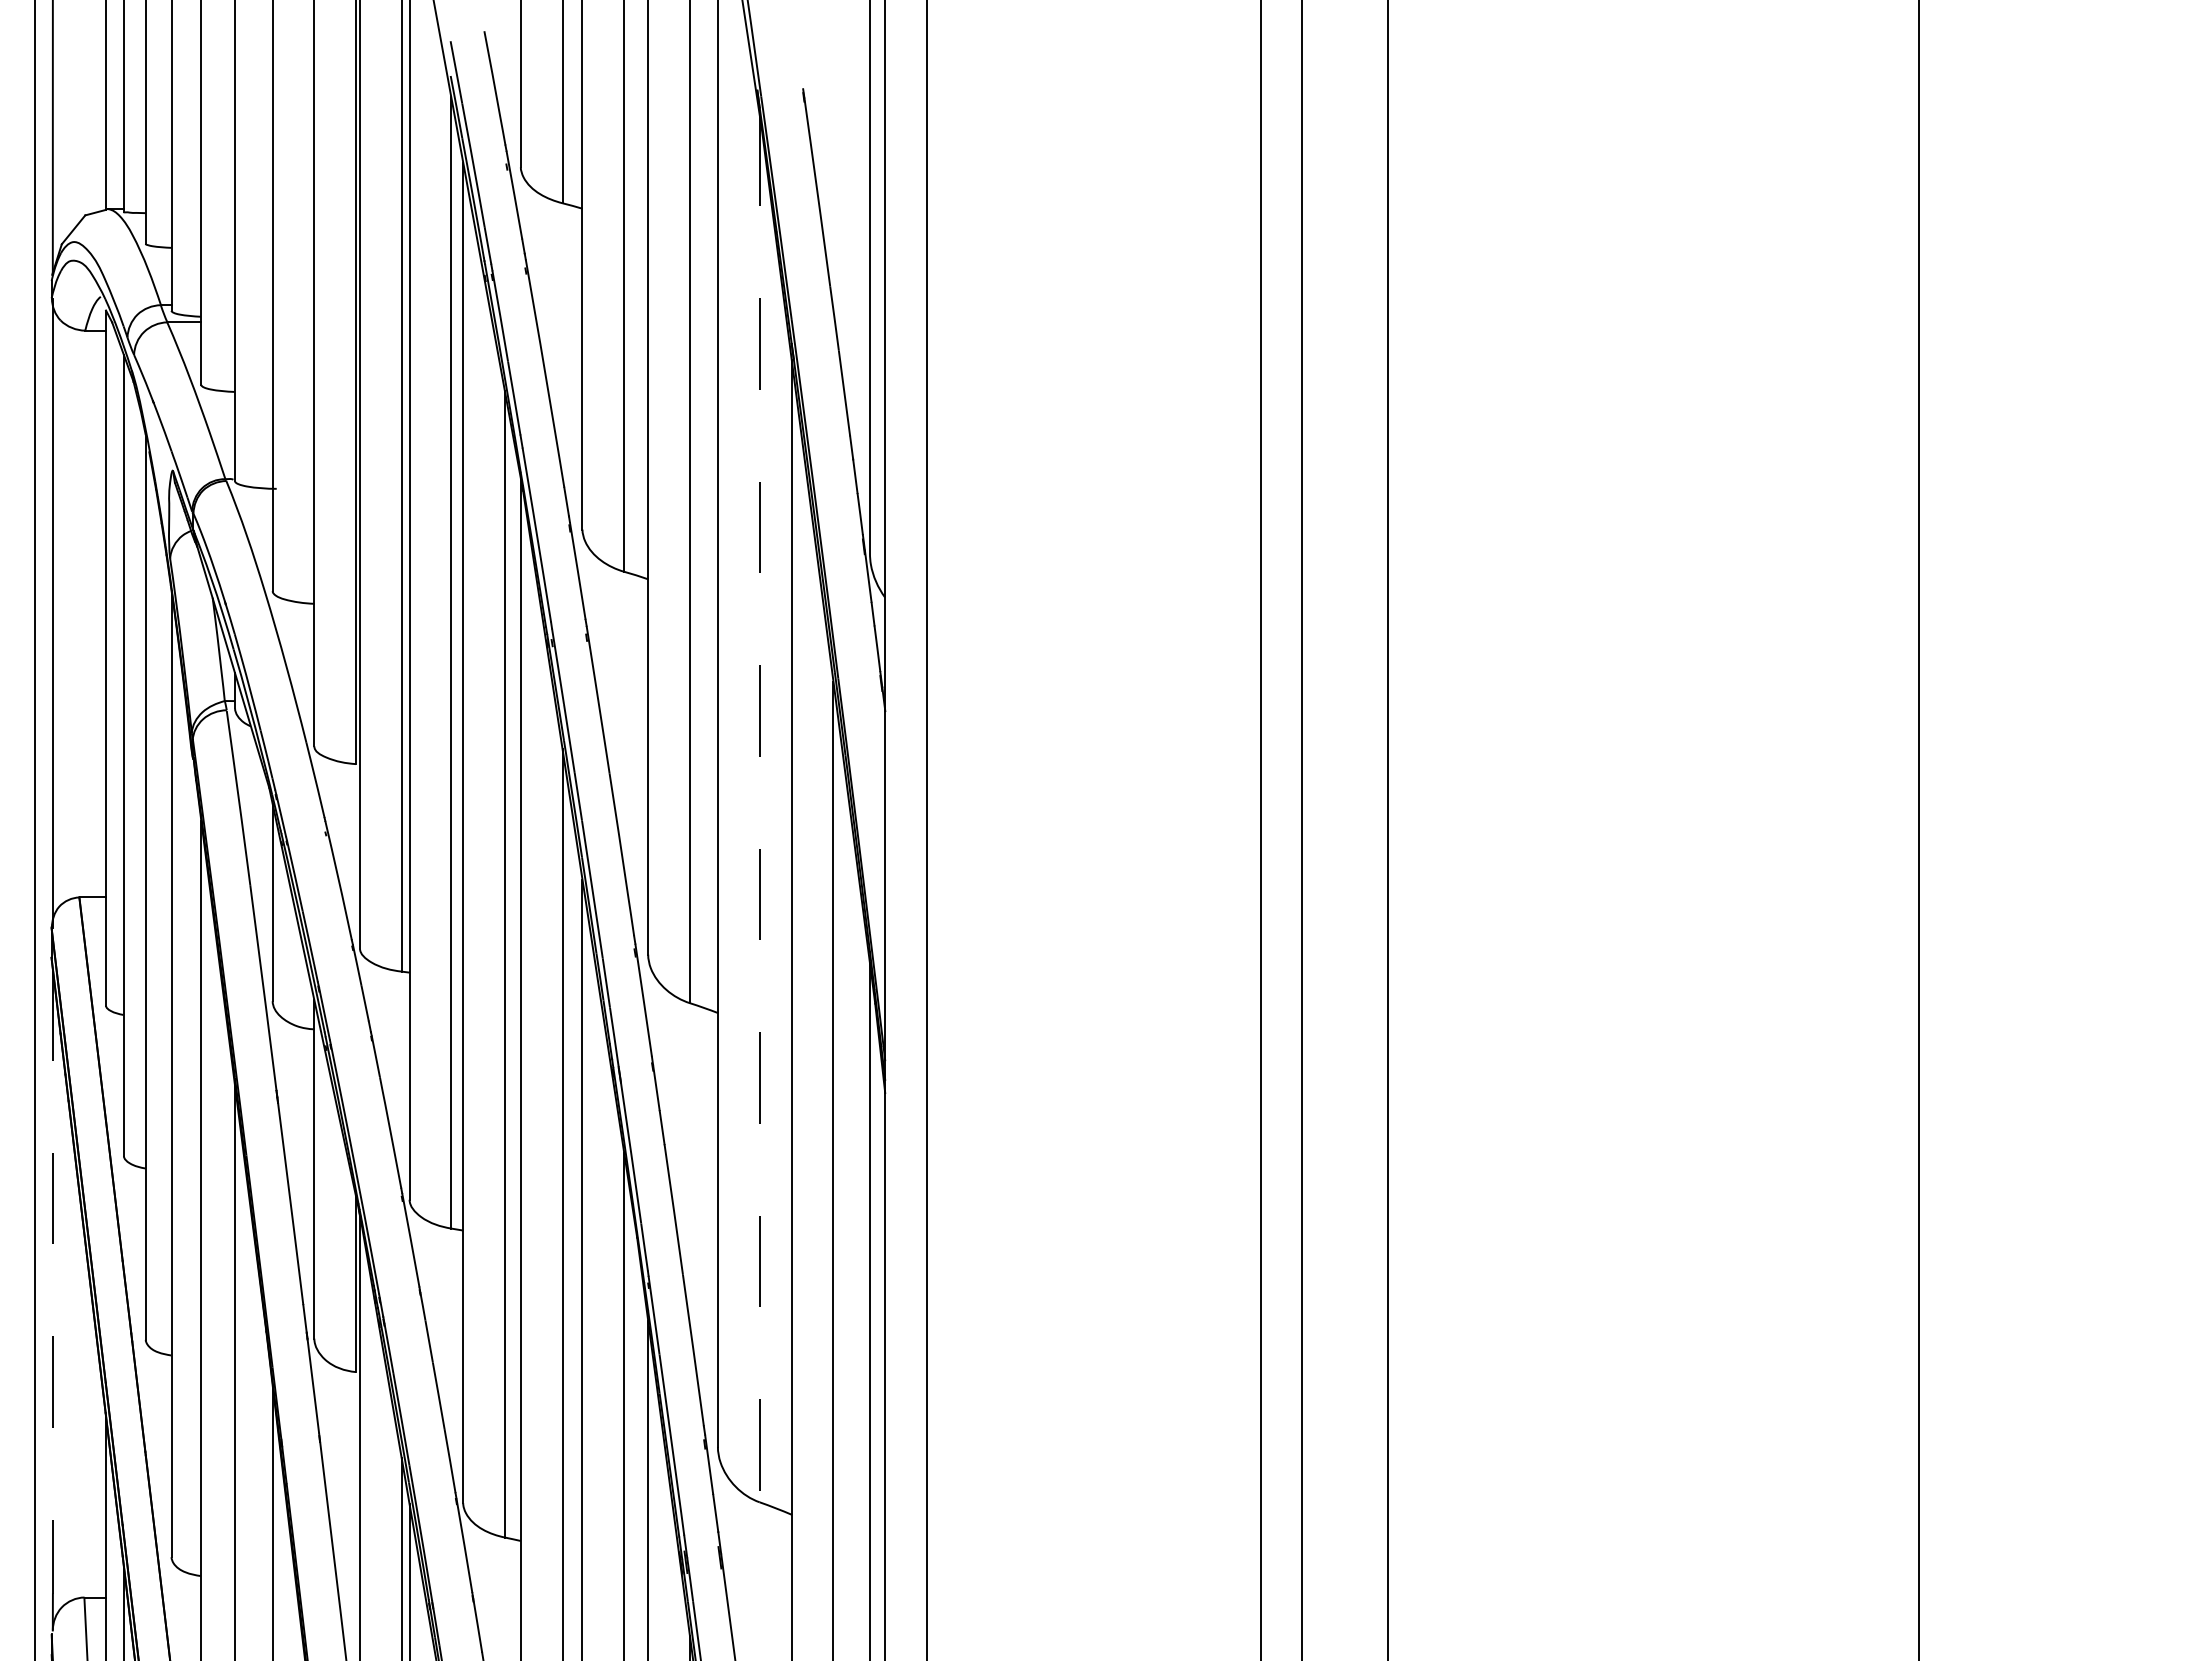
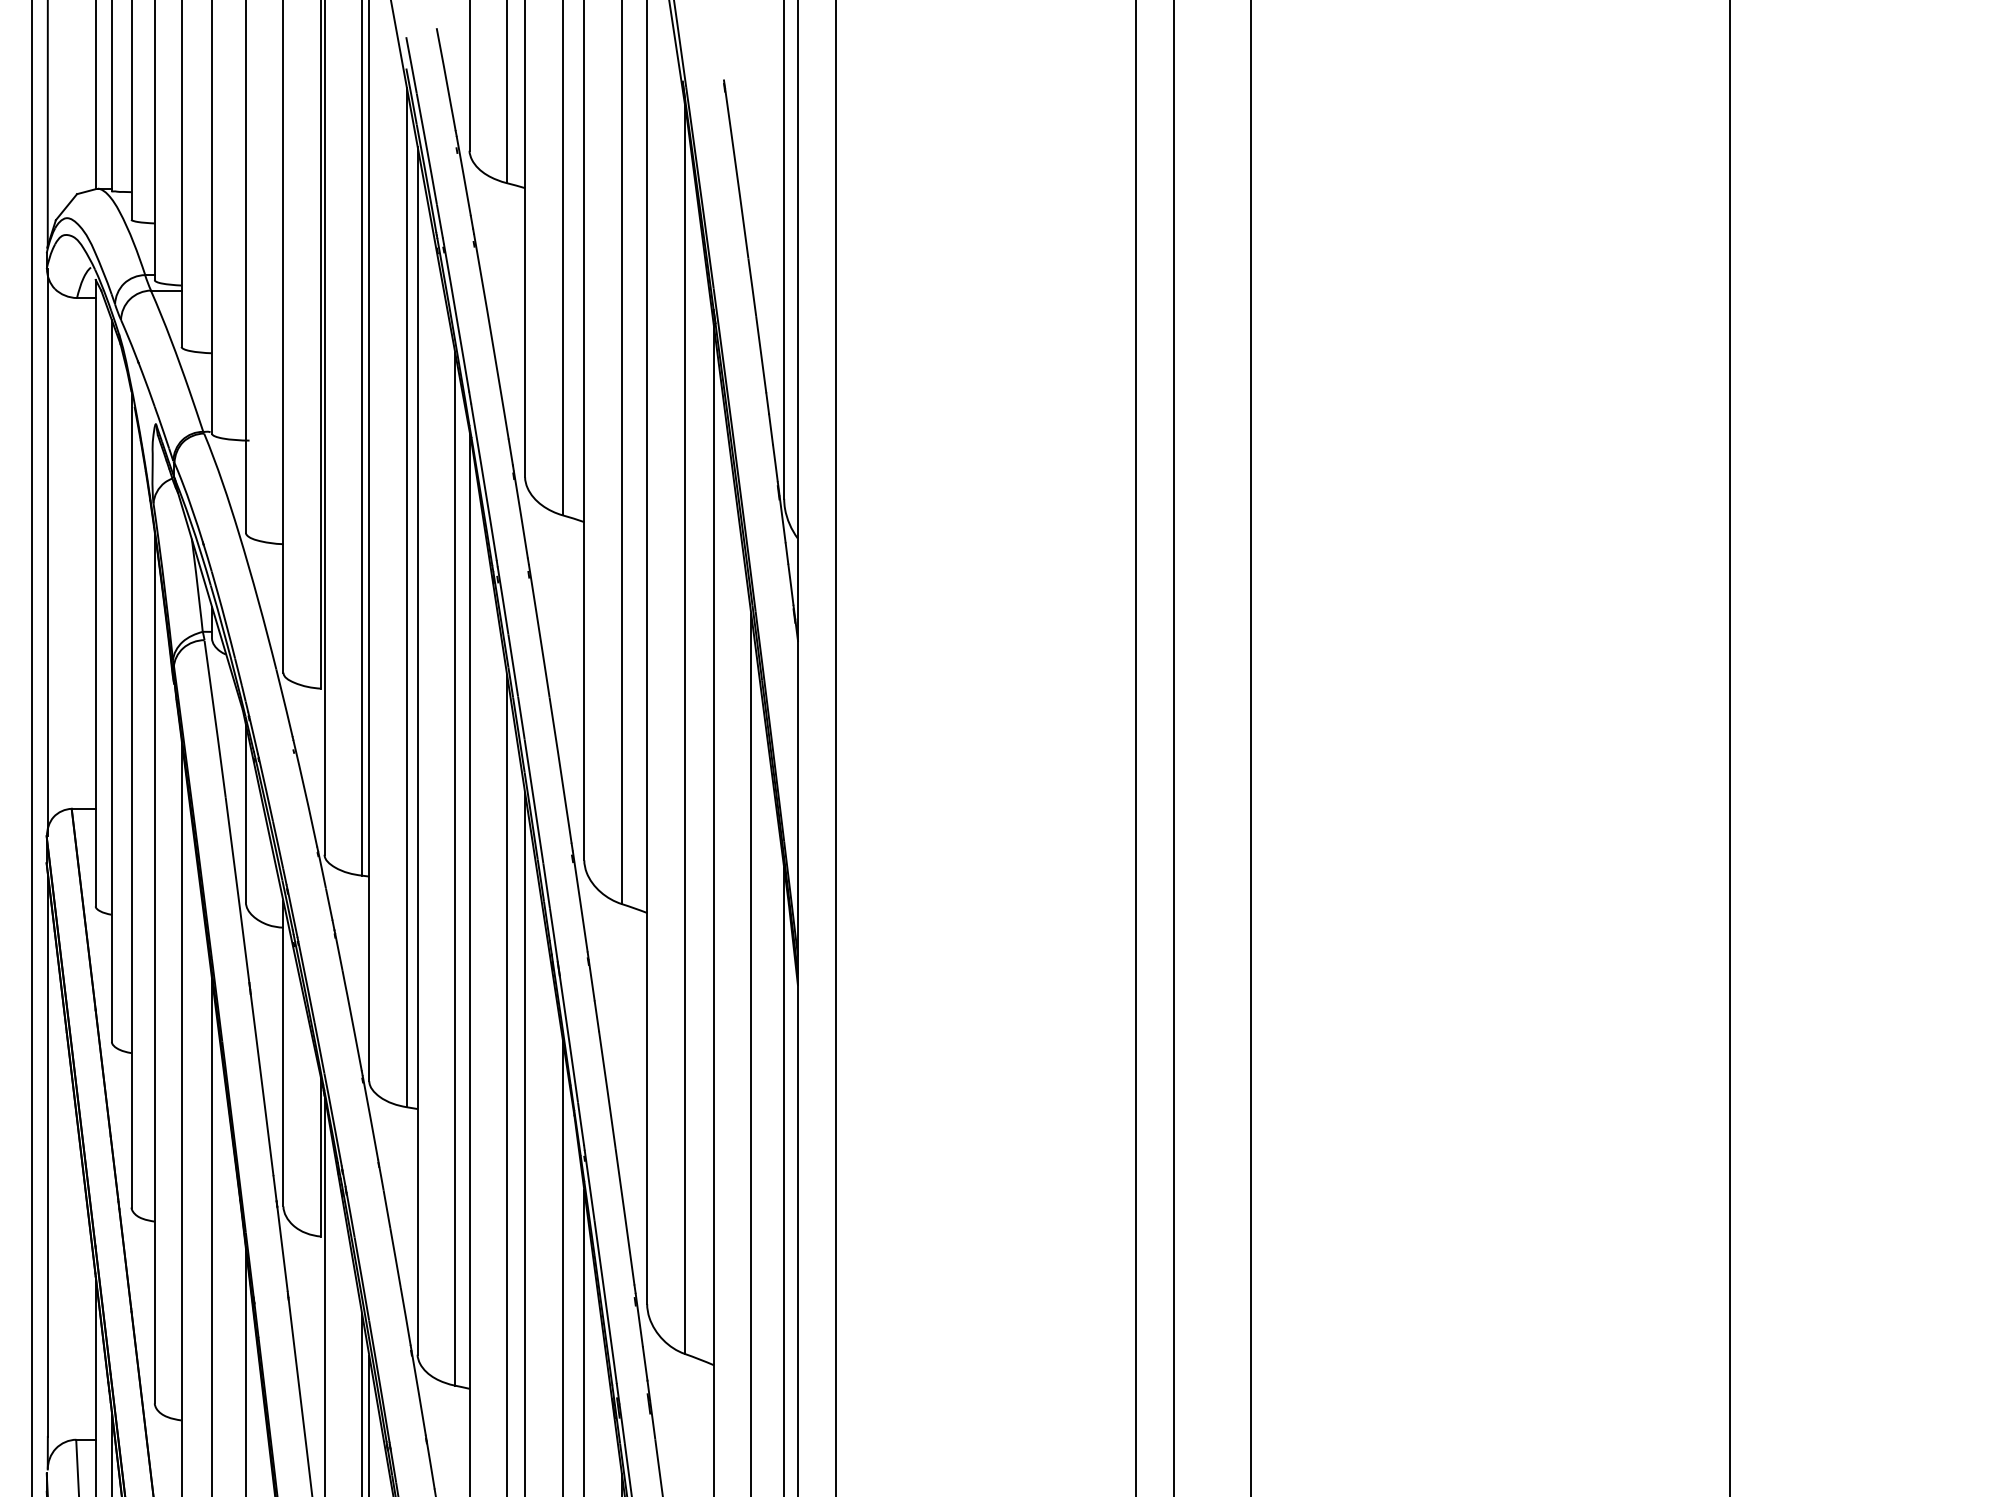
line: (759, 808) -> (684, 728), dashed -> solid
line: (52, 1281) -> (47, 1154), dashed -> solid

